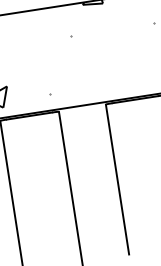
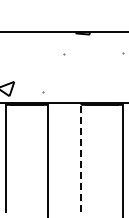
line: (116, 178) -> (80, 157), solid -> dashed

